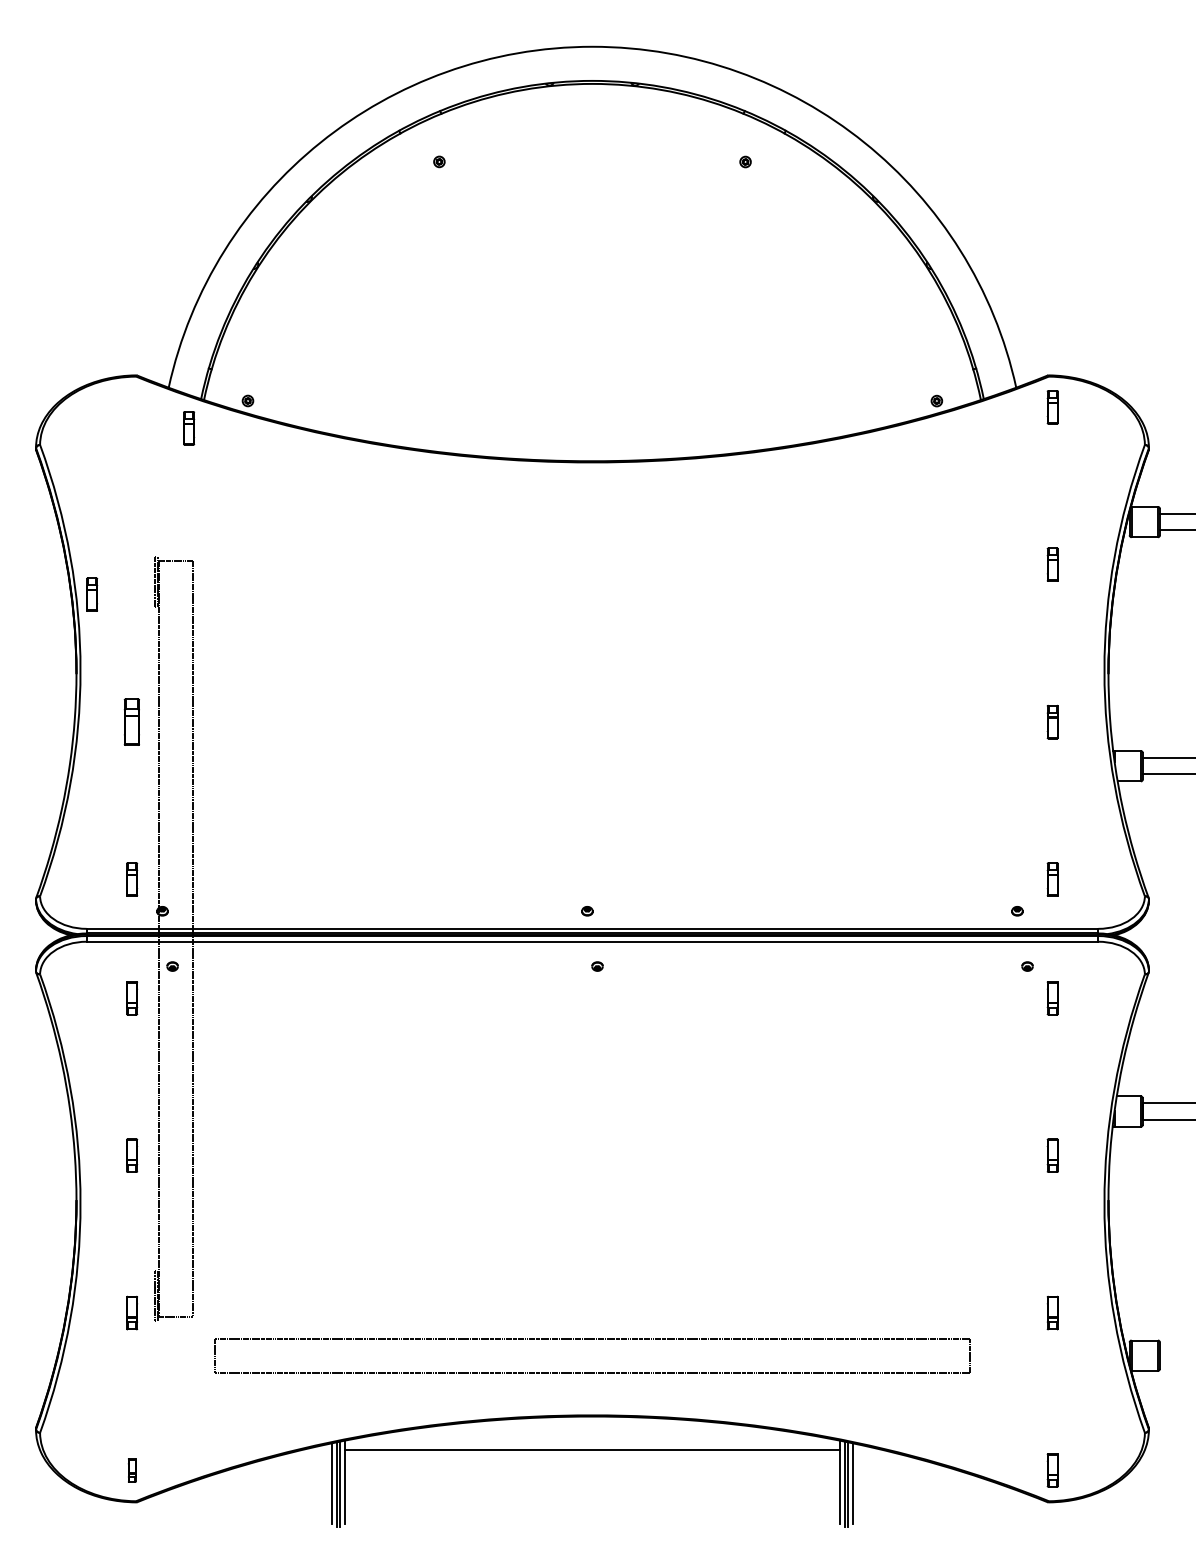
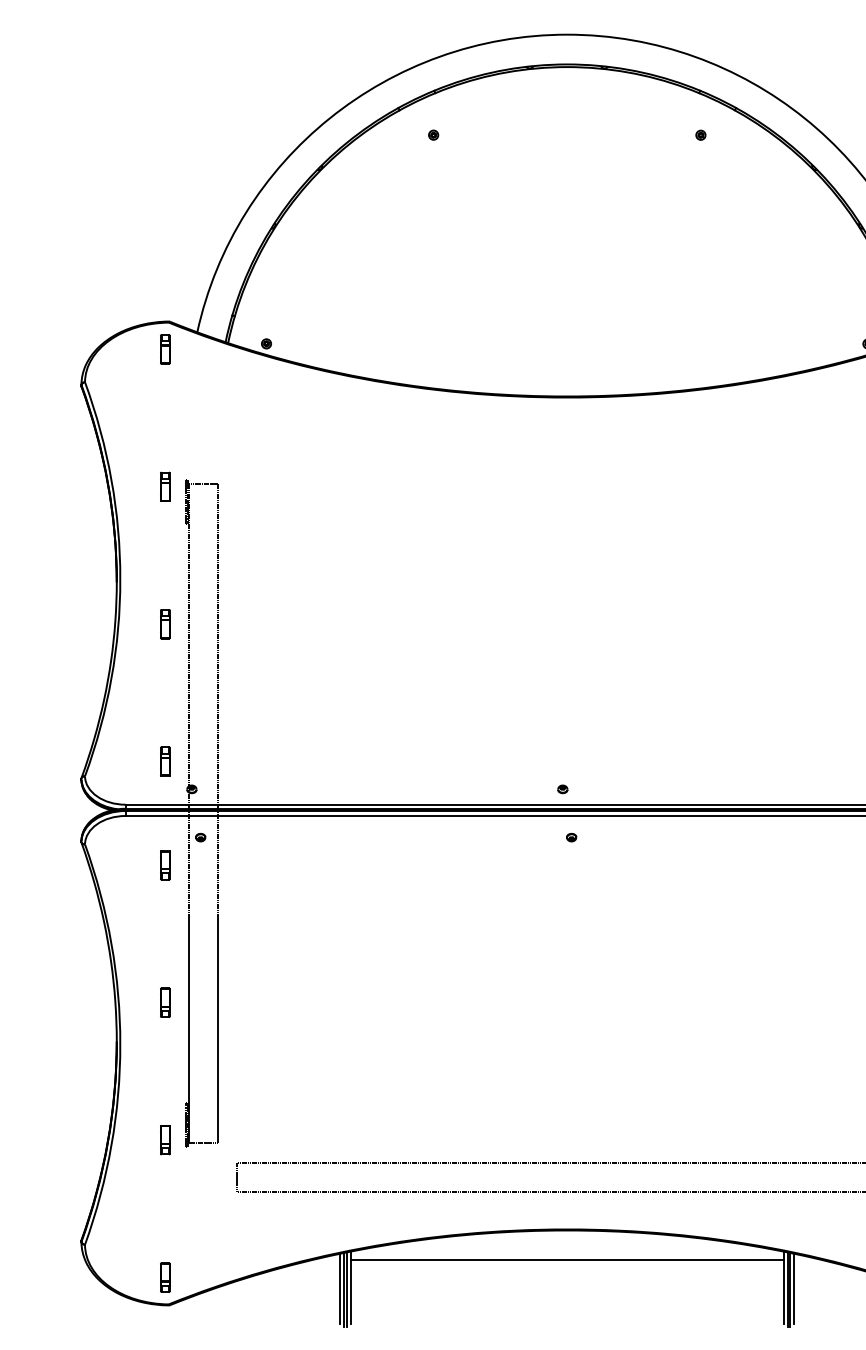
part: (189, 428) -> (165, 349), moved
part: (92, 594) -> (165, 486), moved
part: (132, 721) -> (165, 623), size x0.71
part: (132, 1470) -> (165, 1277), size x1.43

